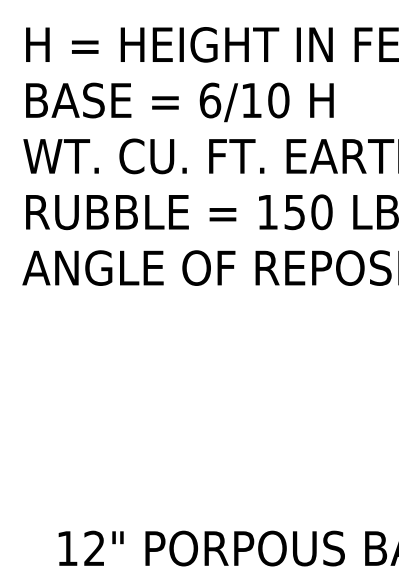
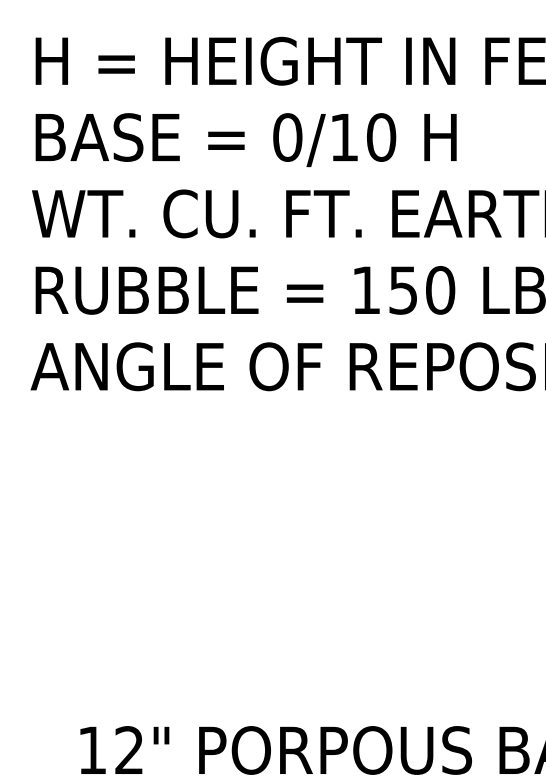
text: (210, 100) -> (288, 137), 6/10 -> 0/10

